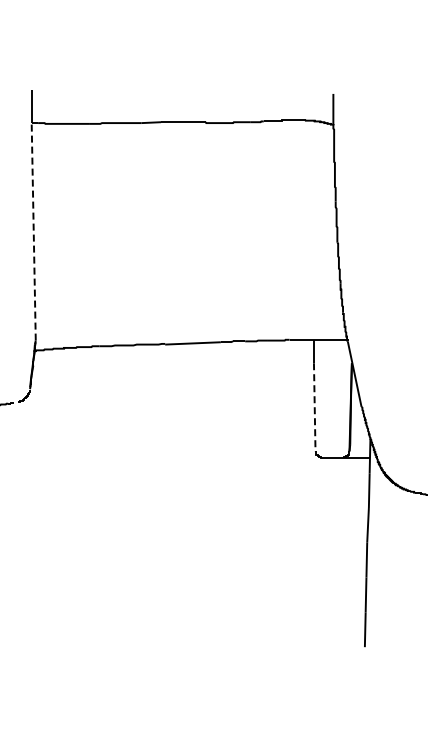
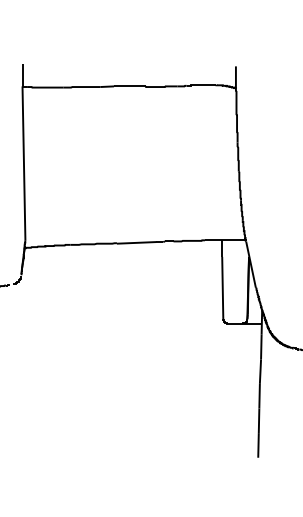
line: (33, 230) -> (23, 163), dashed -> solid
line: (314, 407) -> (222, 288), dashed -> solid

